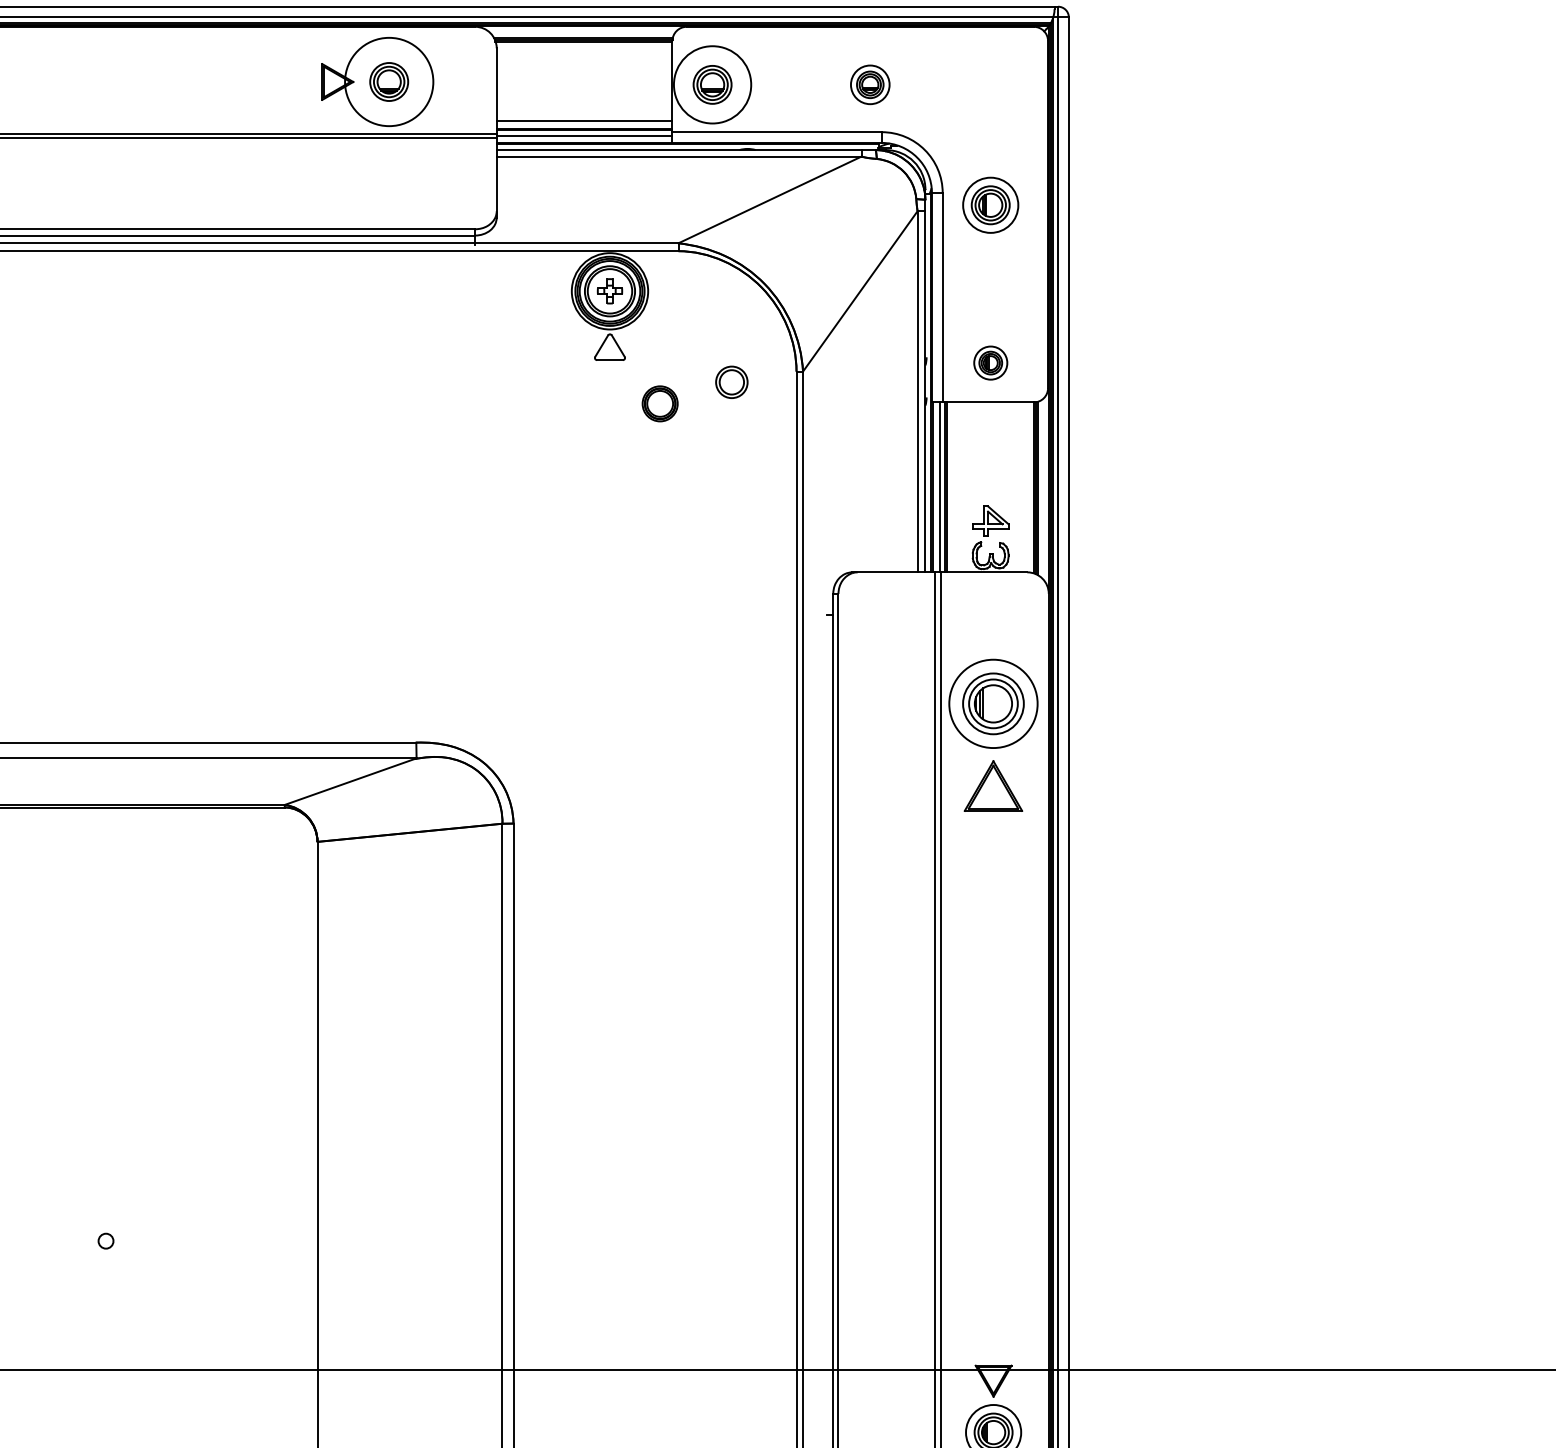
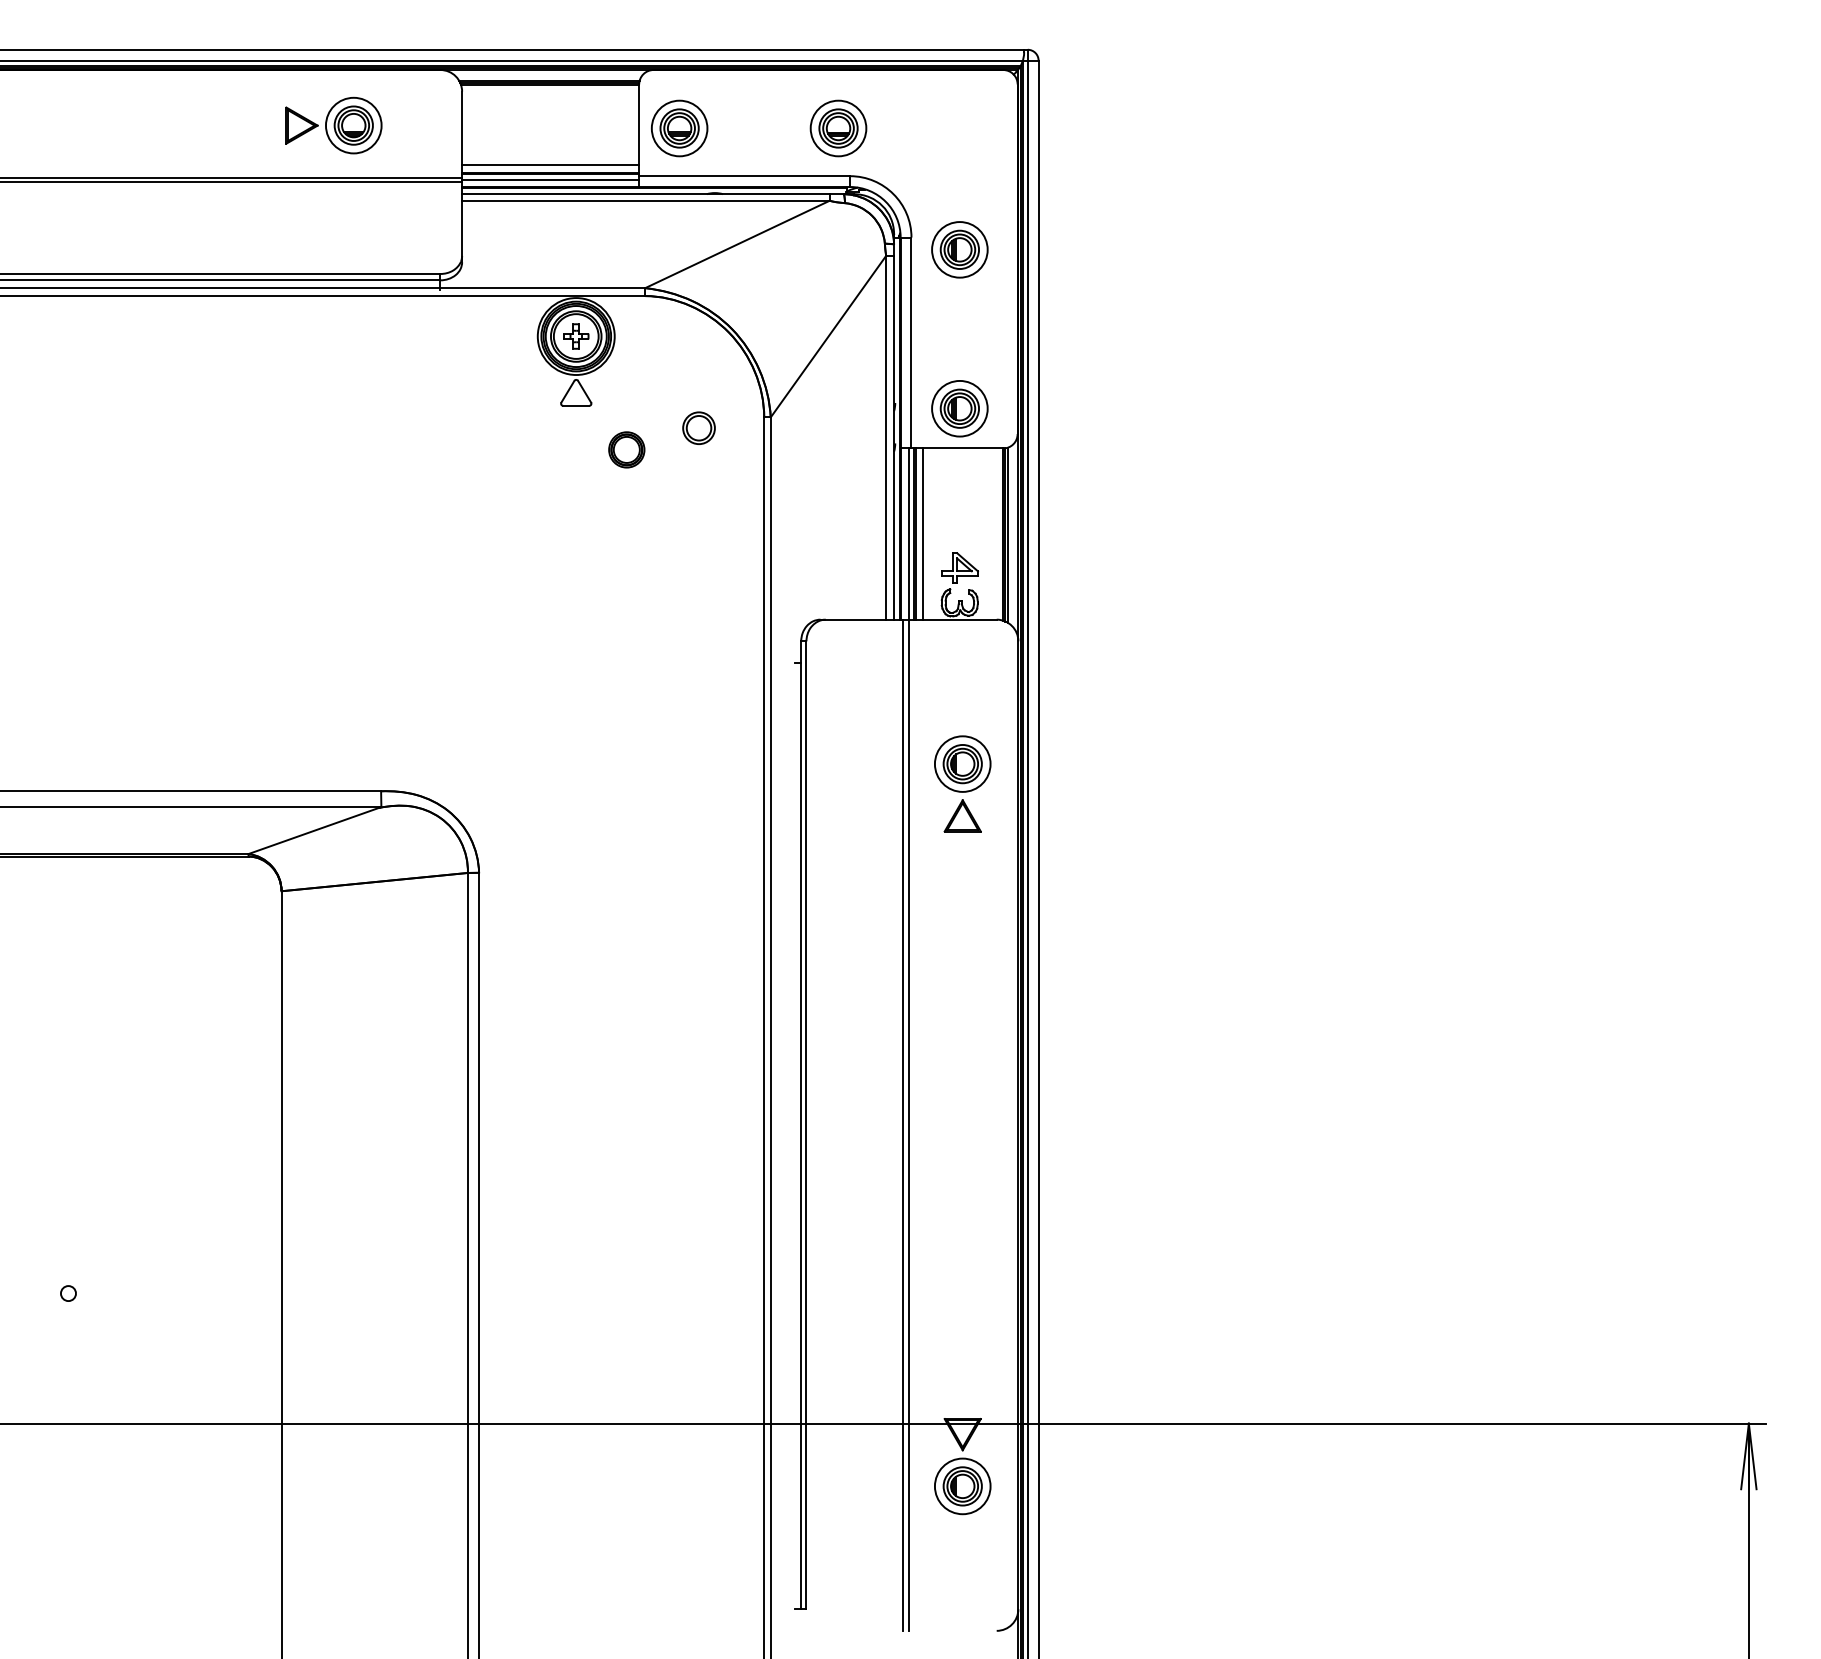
circle: (388, 81) -> (353, 125), size x0.62
circle: (712, 84) -> (679, 128), size x0.71
part: (870, 84) -> (838, 128), size x1.43
part: (990, 362) -> (959, 408), size x1.67
line: (954, 486) -> (923, 533), added
part: (993, 734) -> (962, 783), size x0.62

